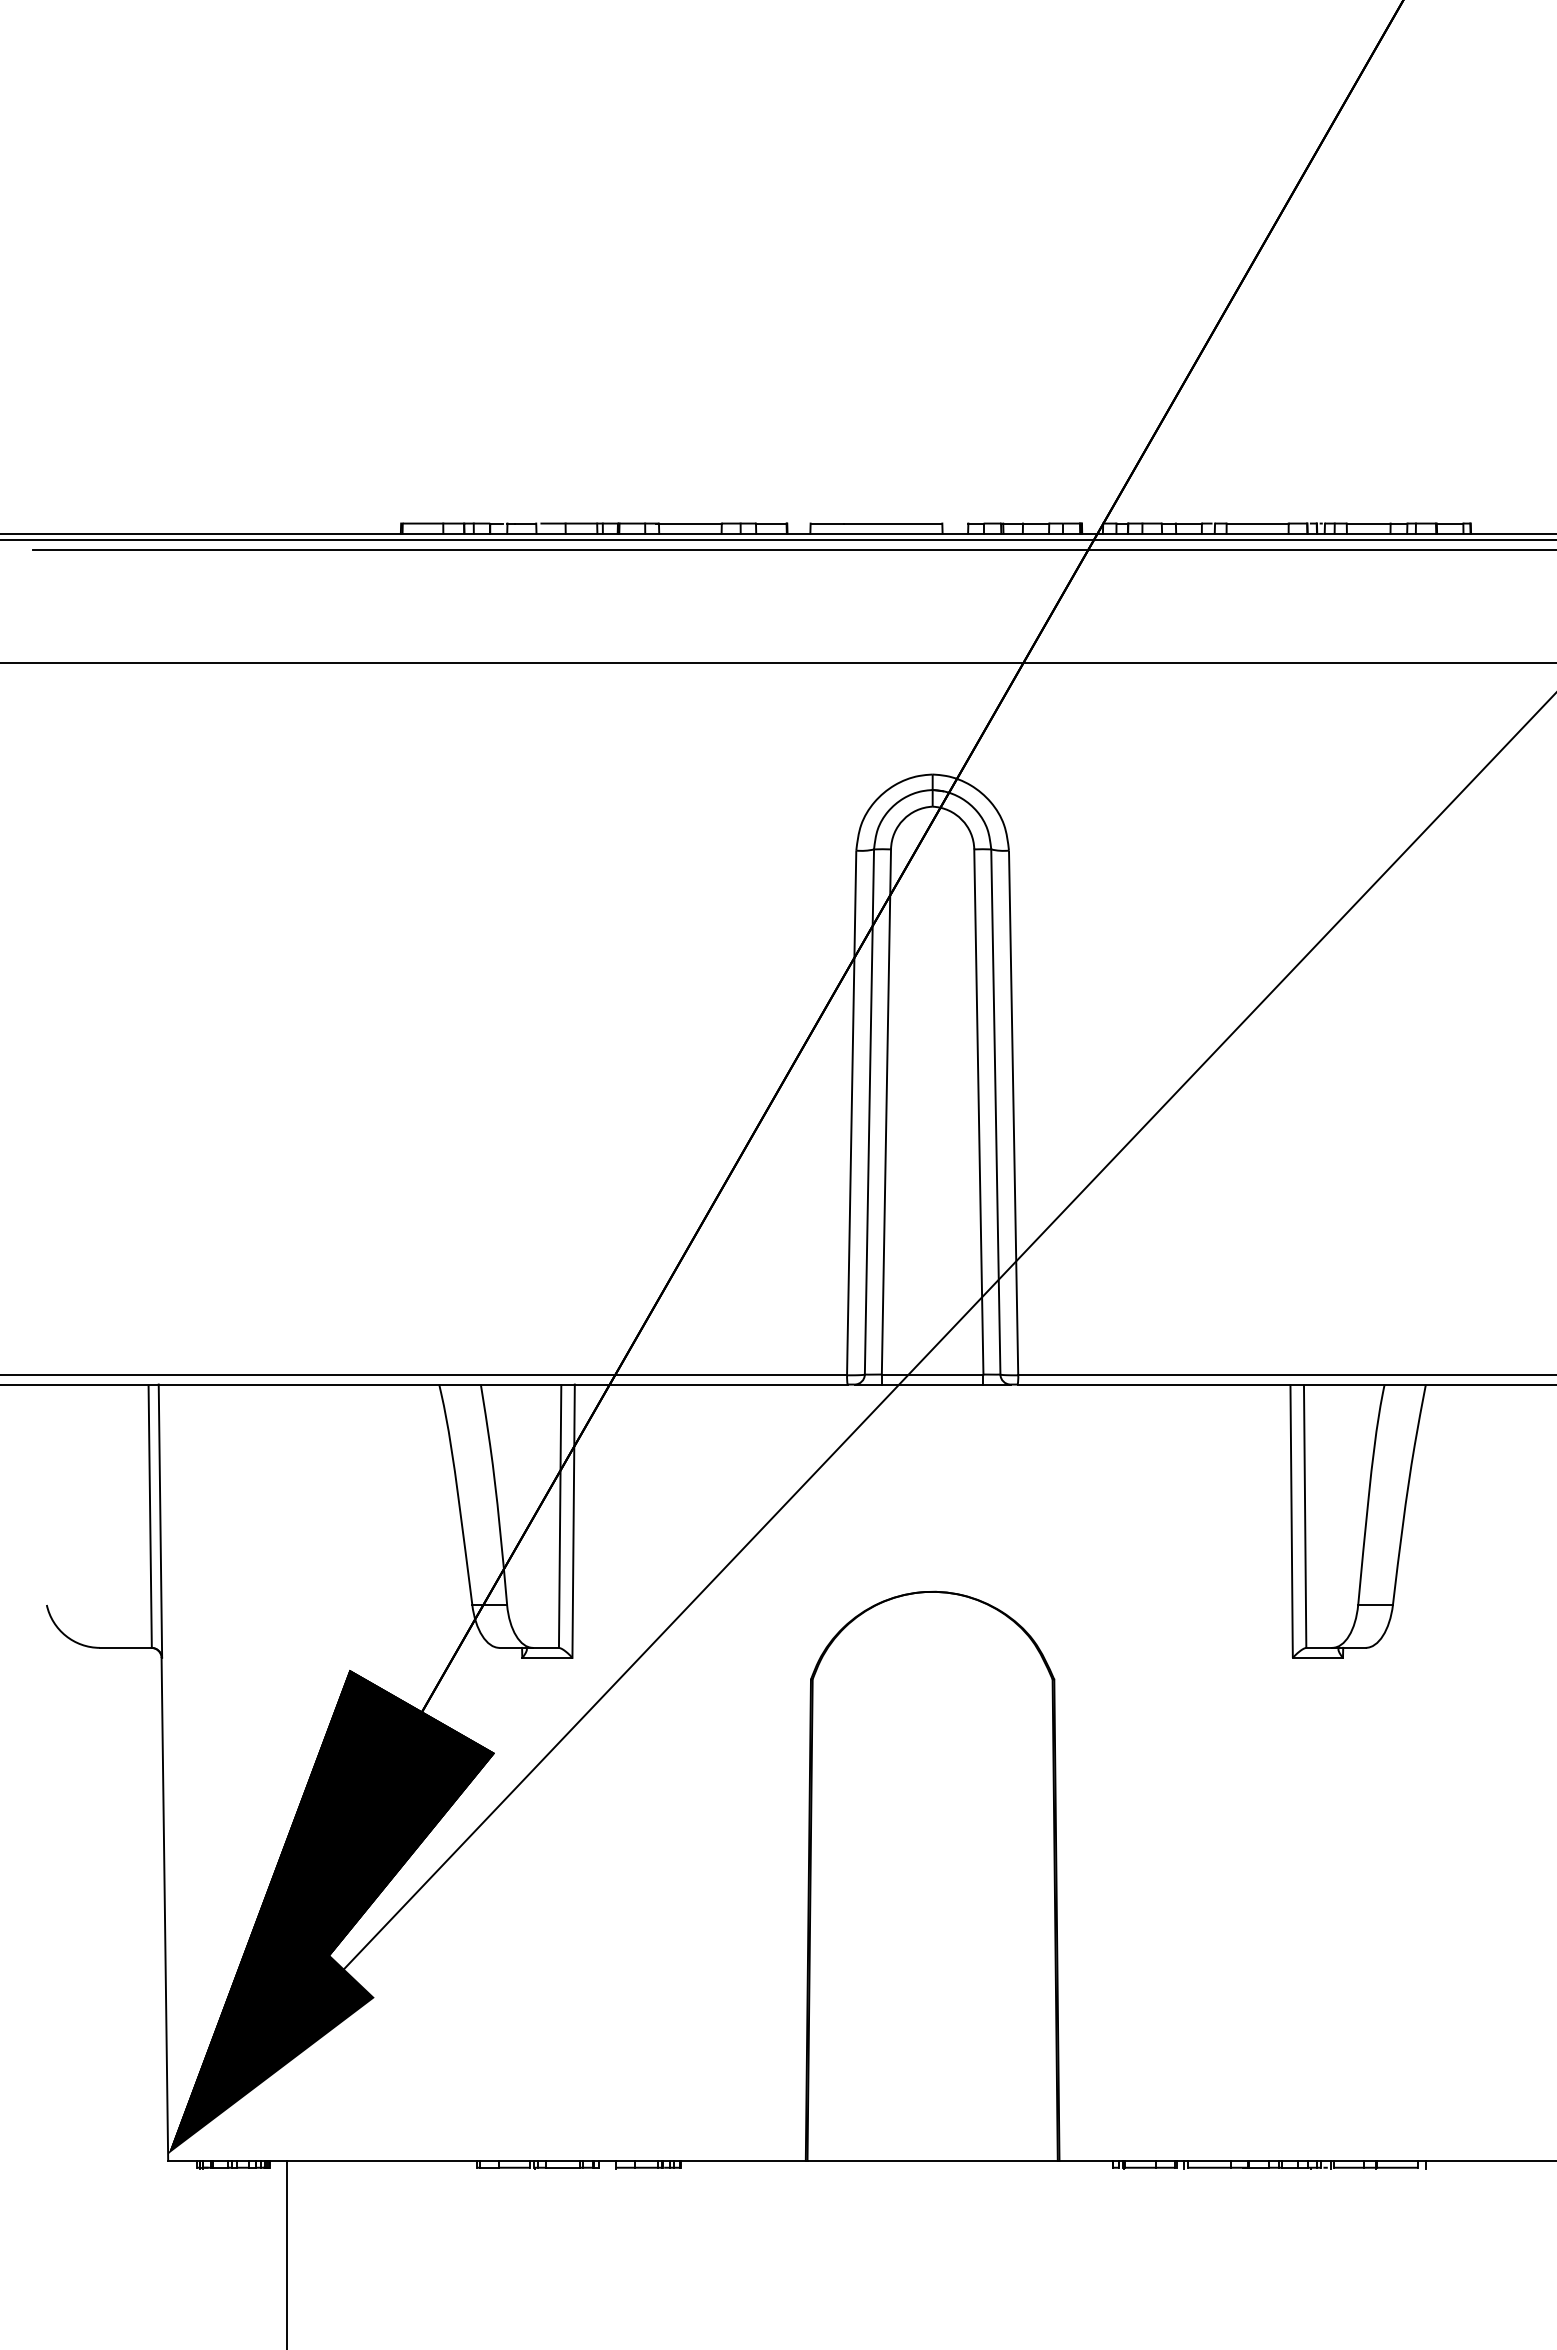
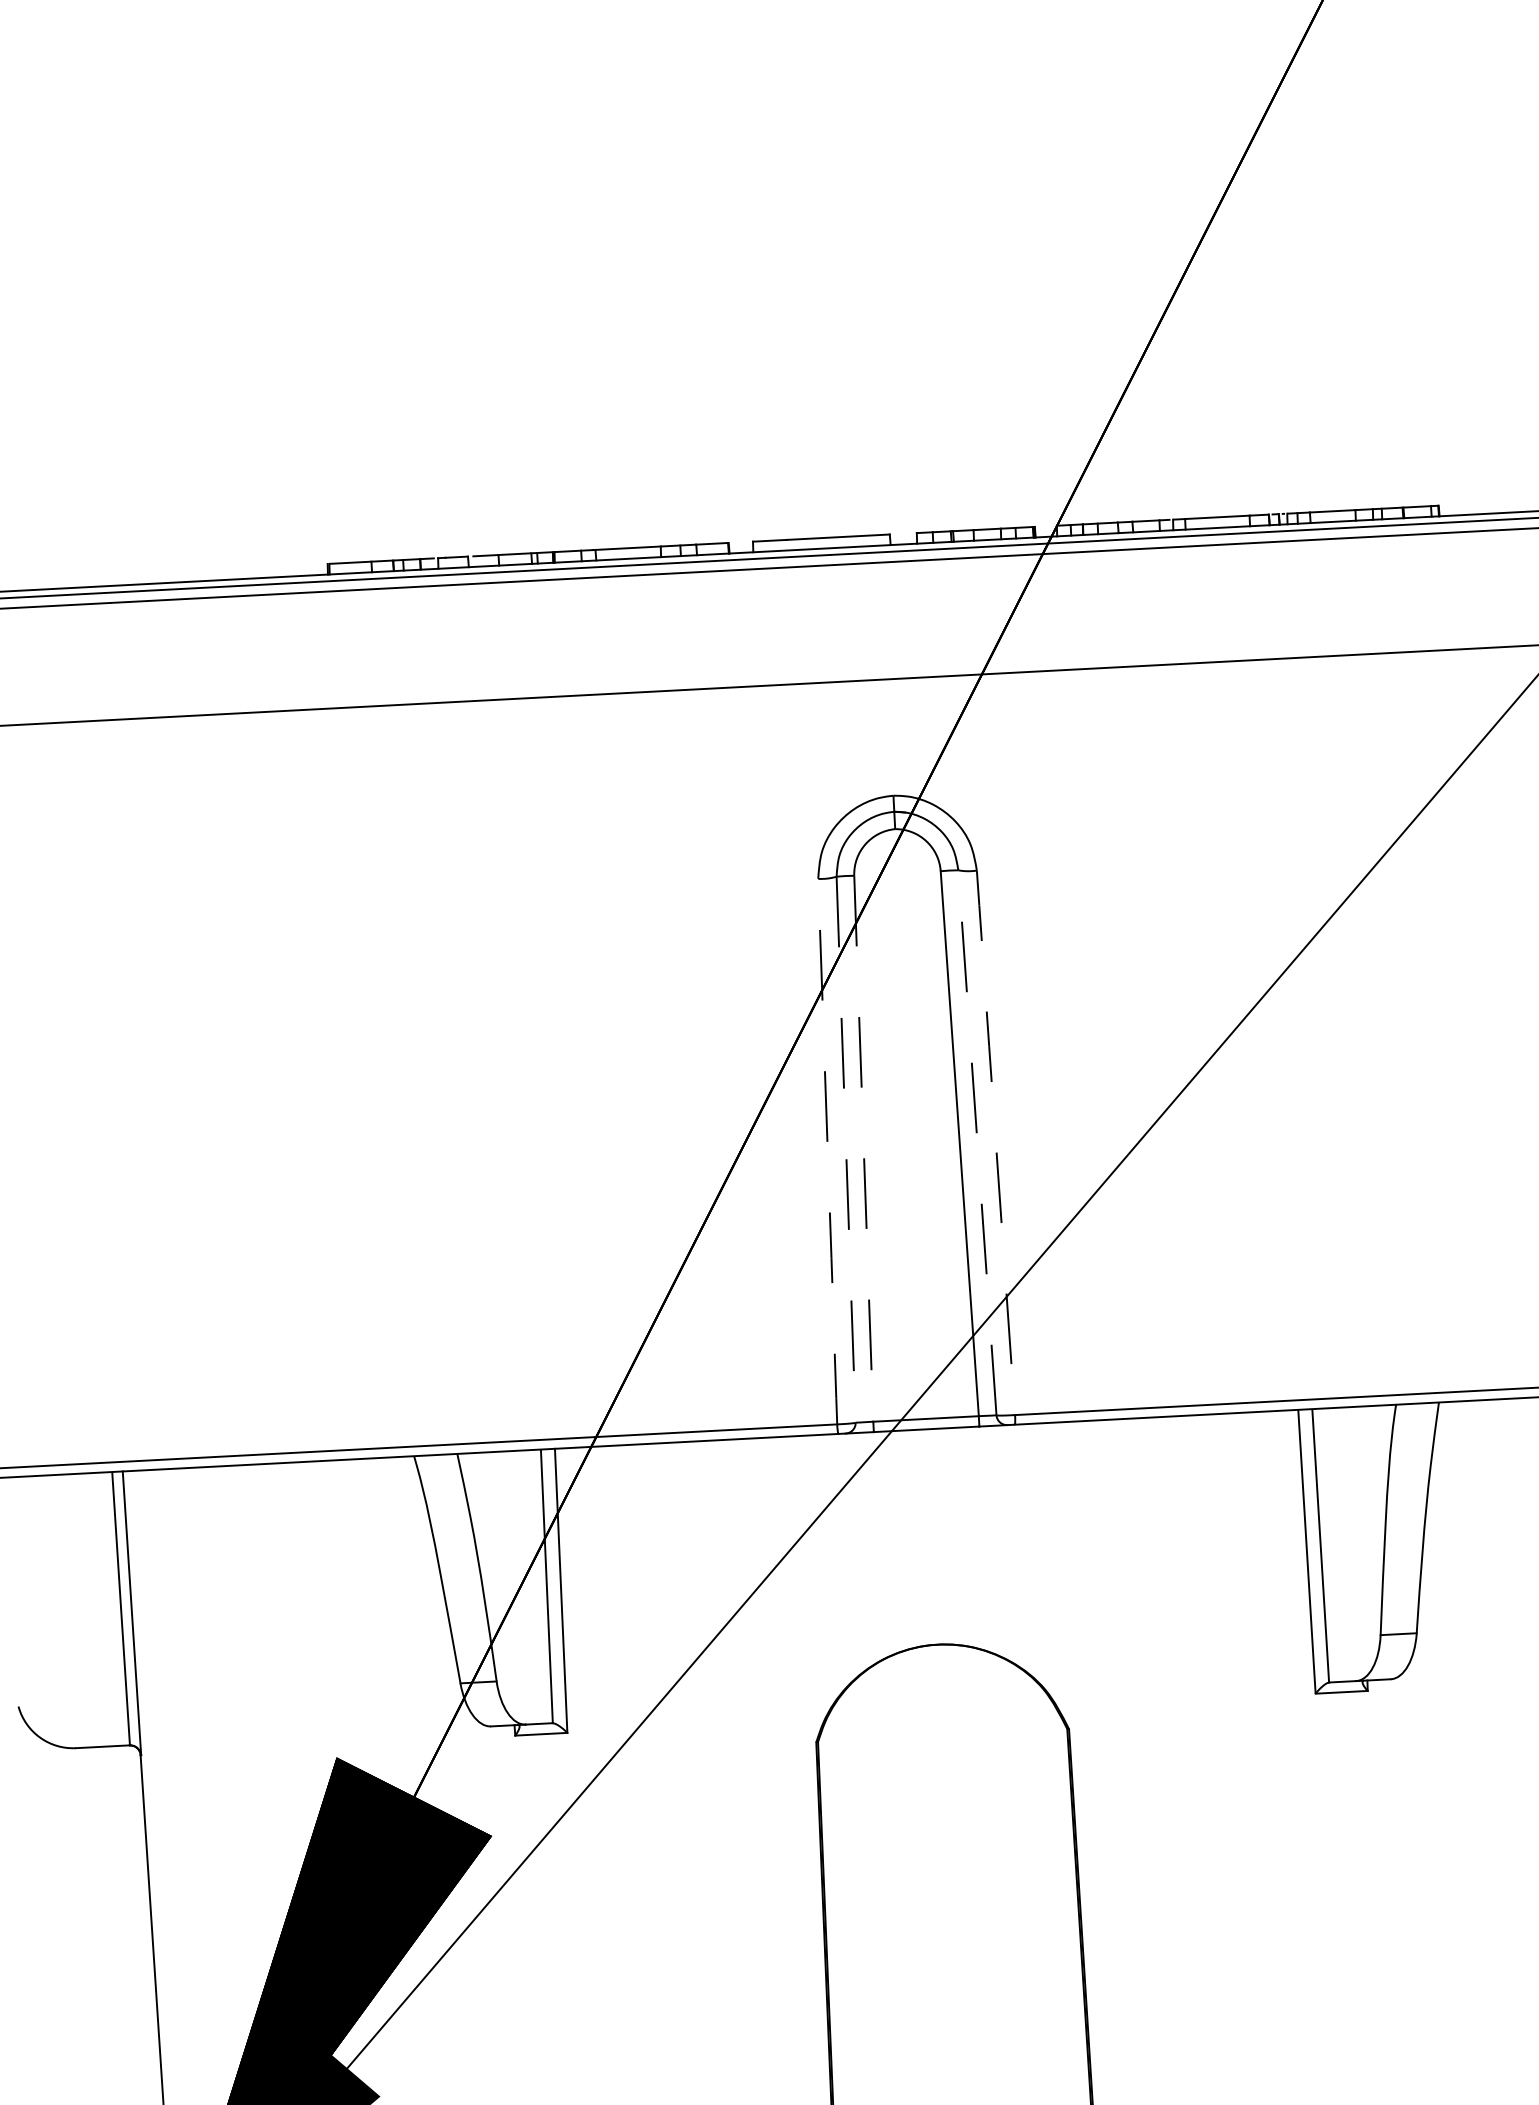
line: (869, 1111) -> (846, 1149), solid -> dashed
line: (886, 1111) -> (863, 1148), solid -> dashed
line: (995, 1111) -> (977, 1142), solid -> dashed
line: (1013, 1111) -> (995, 1141), solid -> dashed
line: (851, 1114) -> (827, 1153), solid -> dashed

